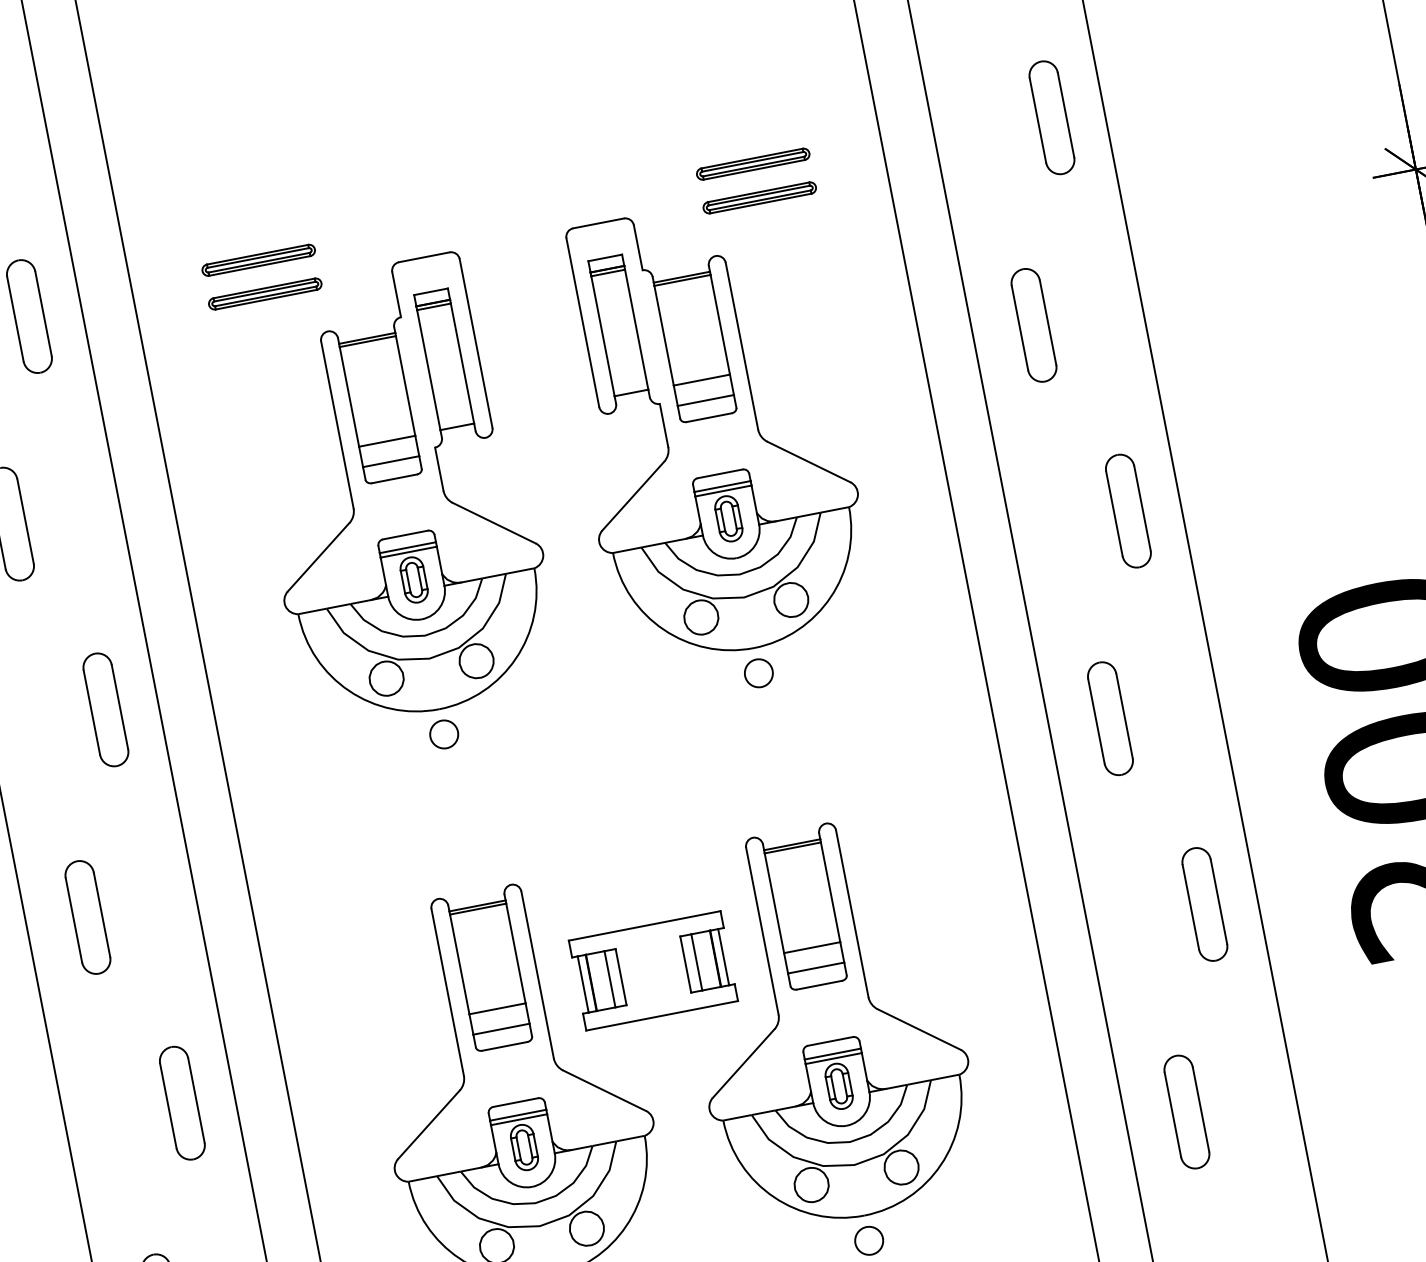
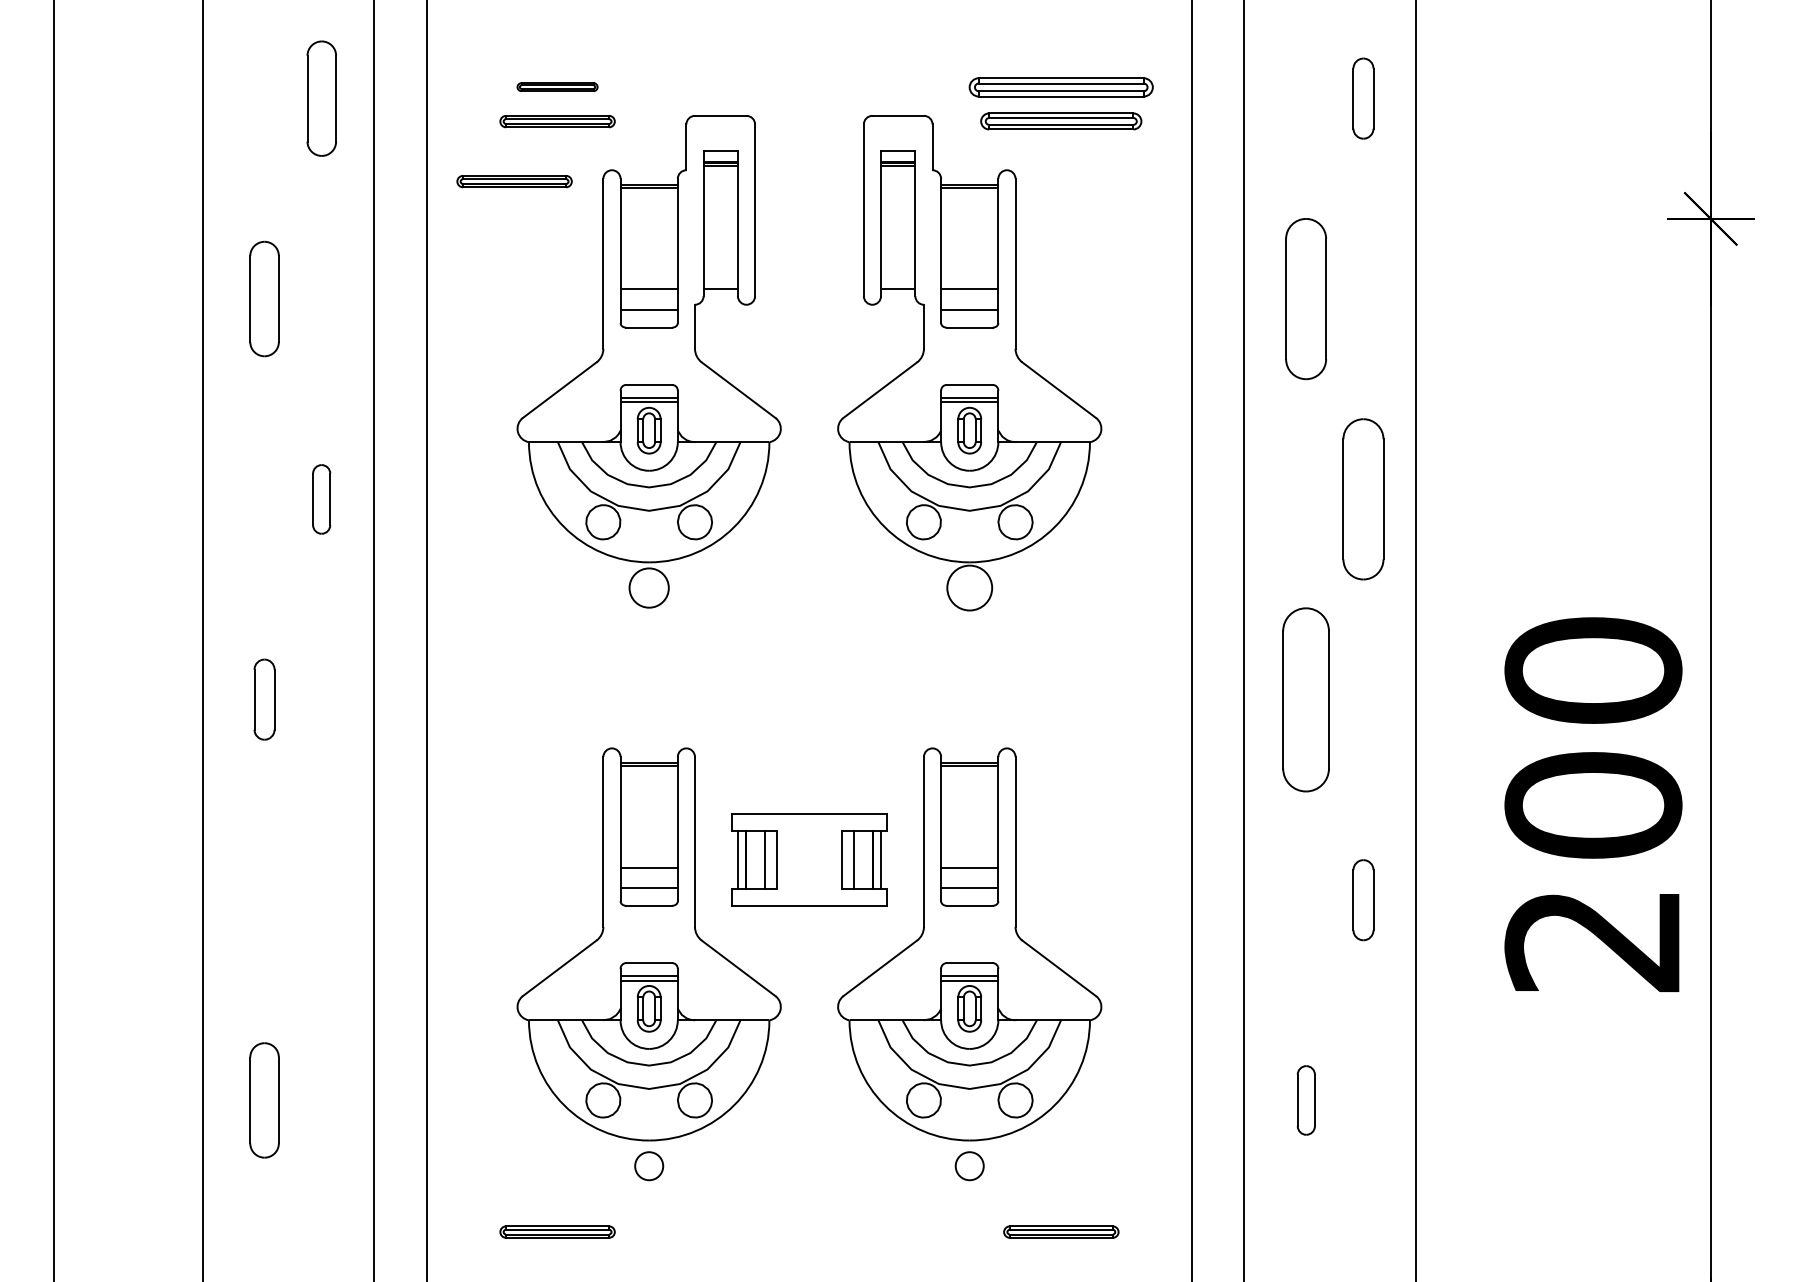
part: (1051, 117) -> (1363, 98), size x0.7
part: (753, 163) -> (1061, 86), size x1.6
part: (759, 197) -> (1061, 121), size x1.4
part: (258, 259) -> (557, 86), size x0.7
part: (1034, 324) -> (1306, 298), size x1.4
part: (234, 361) -> (514, 181), added
part: (1128, 511) -> (1363, 499), size x1.4
circle: (758, 673) -> (969, 588), size x1.6
part: (105, 710) -> (321, 499), size x0.6
part: (1110, 718) -> (1306, 699), size x1.6
circle: (444, 734) -> (649, 588), size x1.4
part: (1205, 904) -> (1363, 900), size x0.7
part: (87, 917) -> (264, 699), size x0.7
part: (182, 1103) -> (321, 900), removed
part: (1187, 1112) -> (1306, 1100), size x0.6

